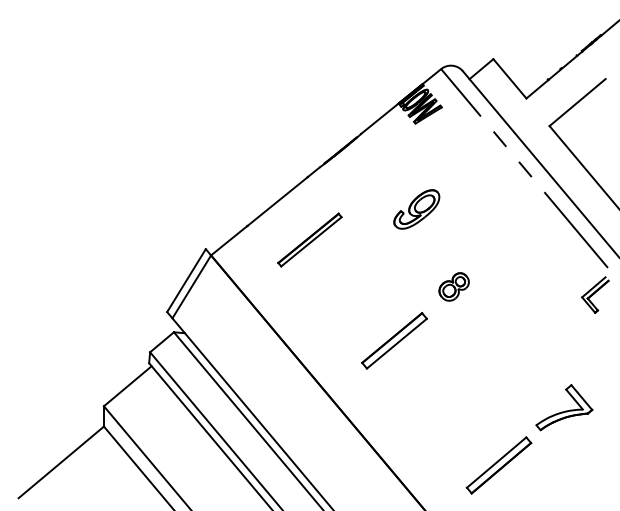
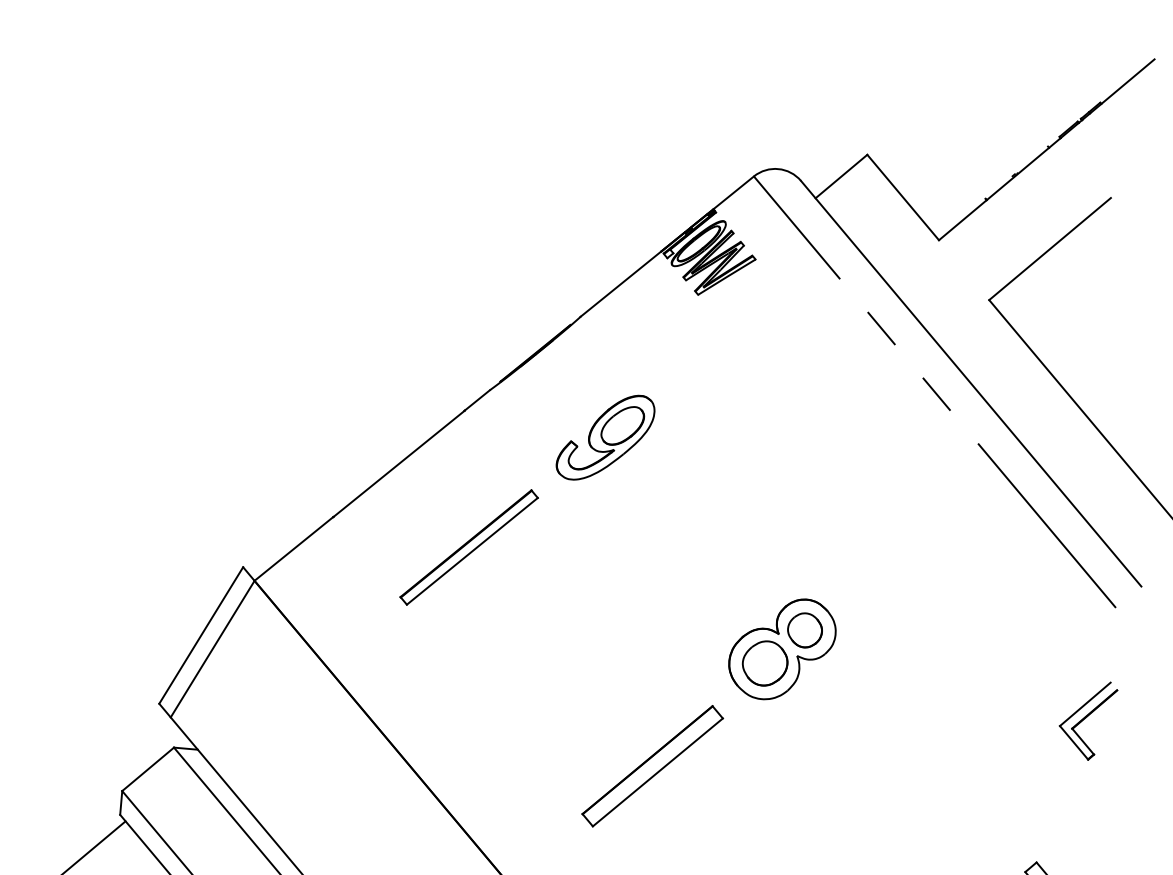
part: (416, 209) -> (604, 437), moved
part: (453, 286) -> (780, 648), size x1.67
part: (595, 294) -> (1088, 719), moved

